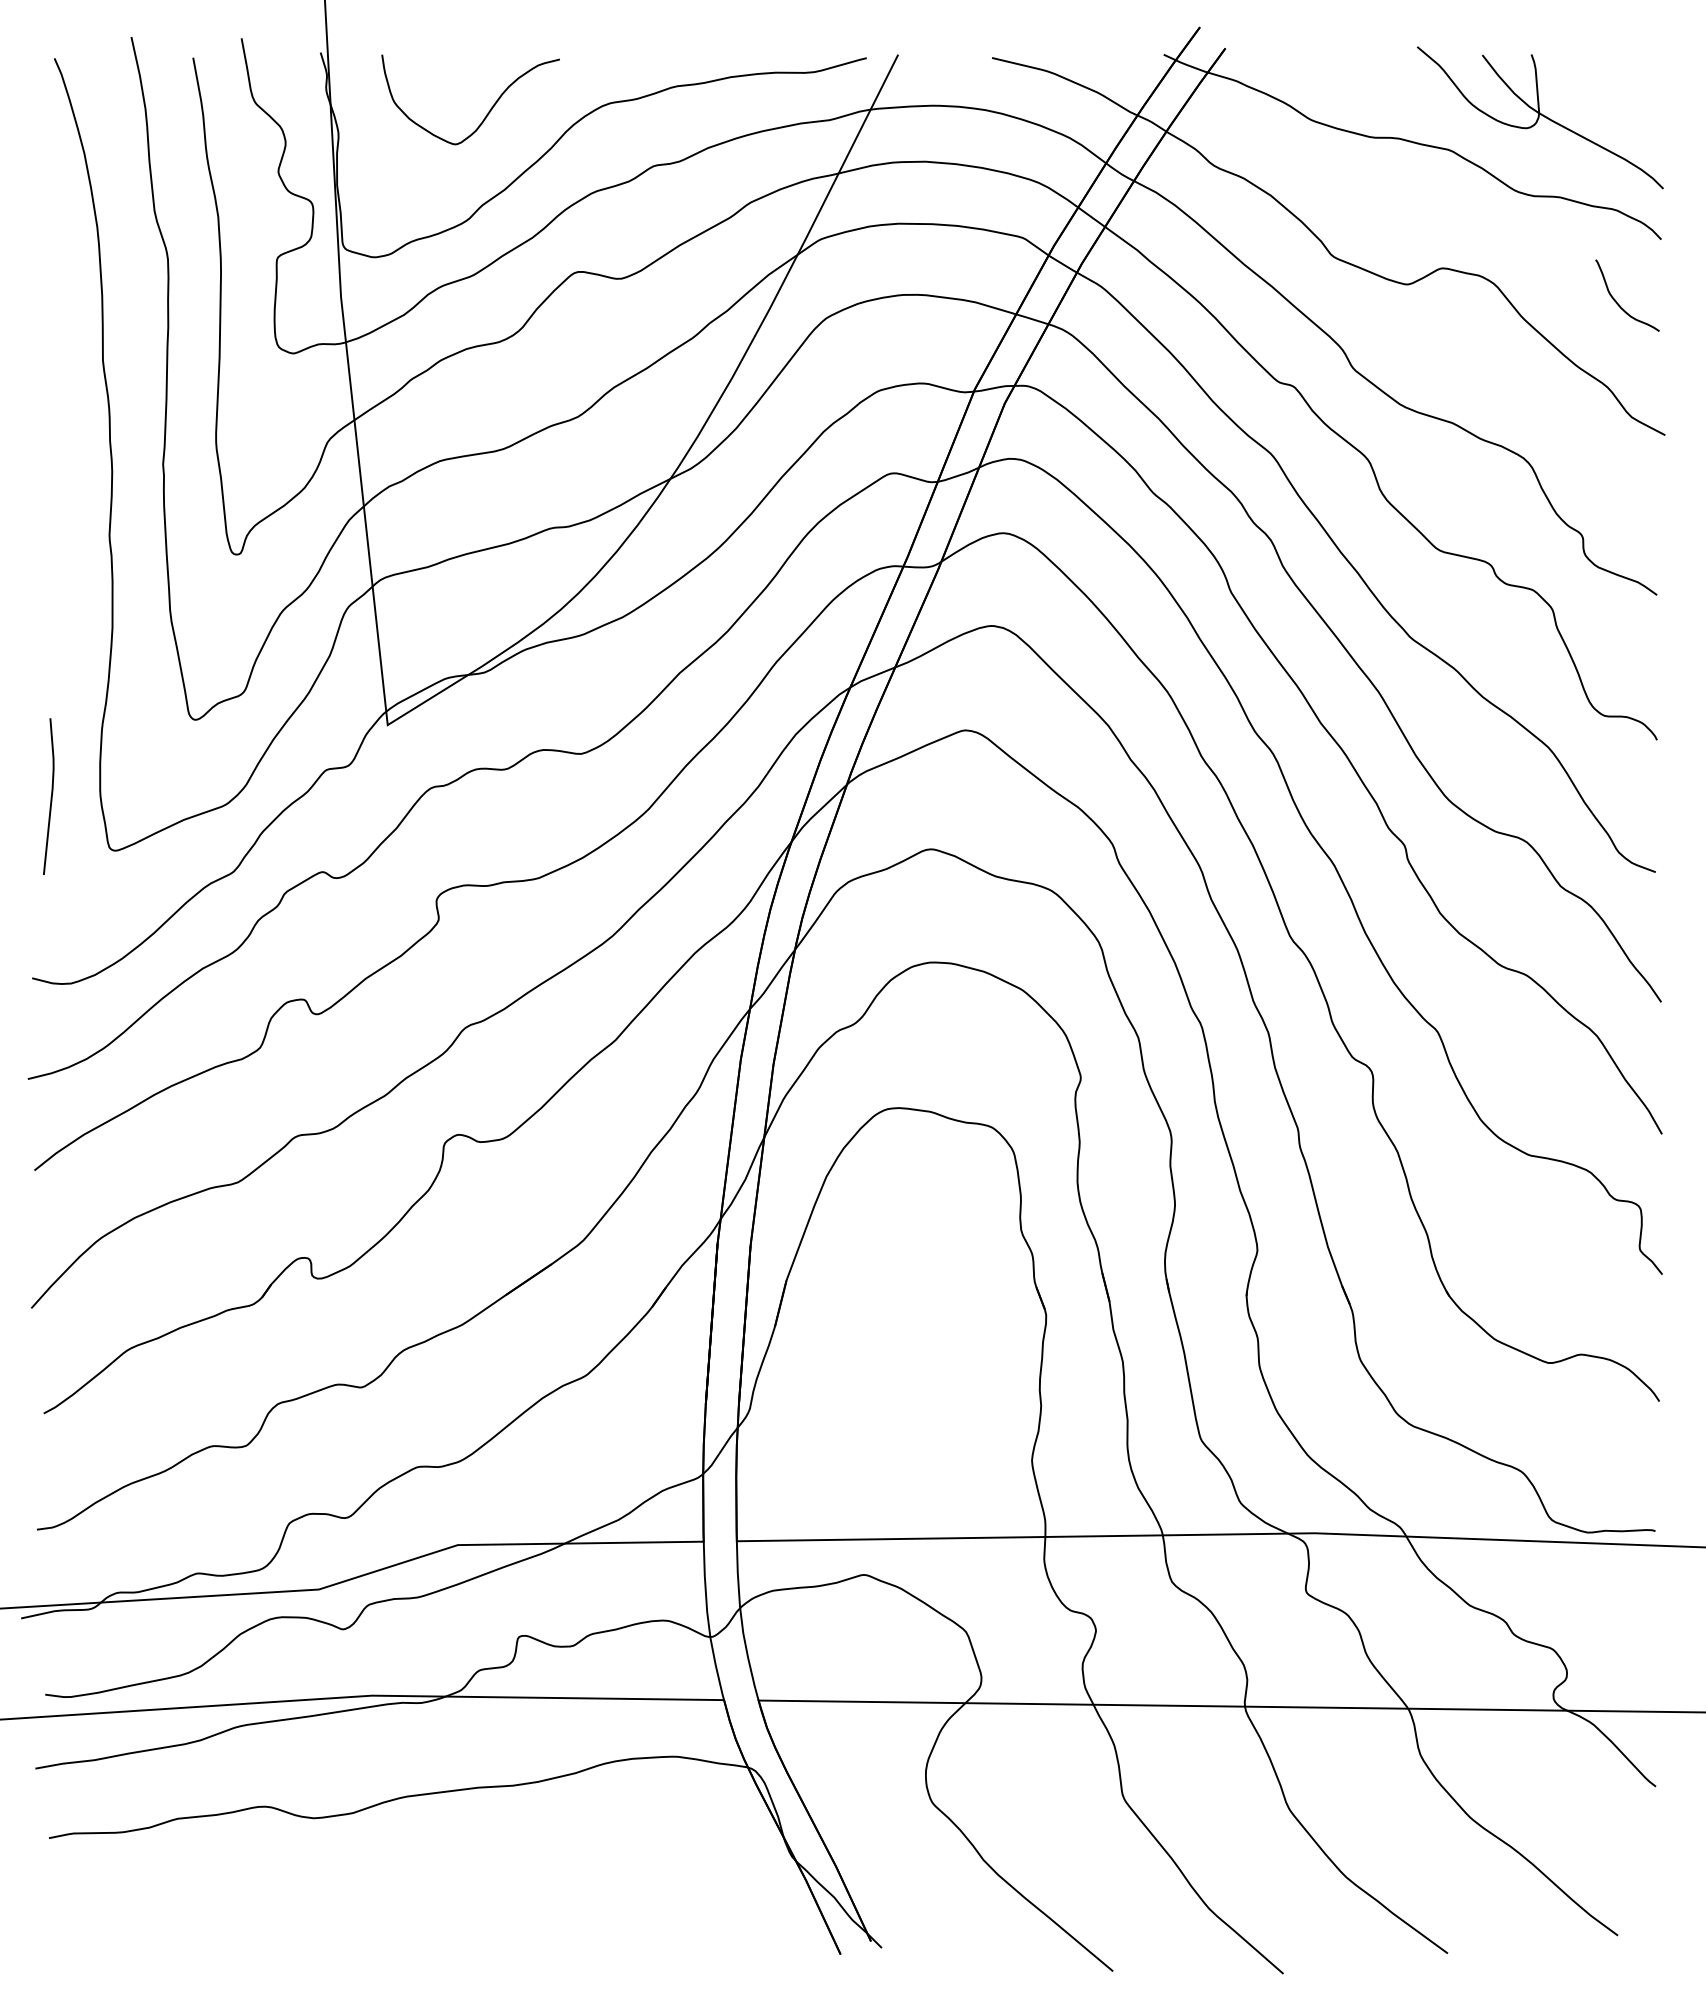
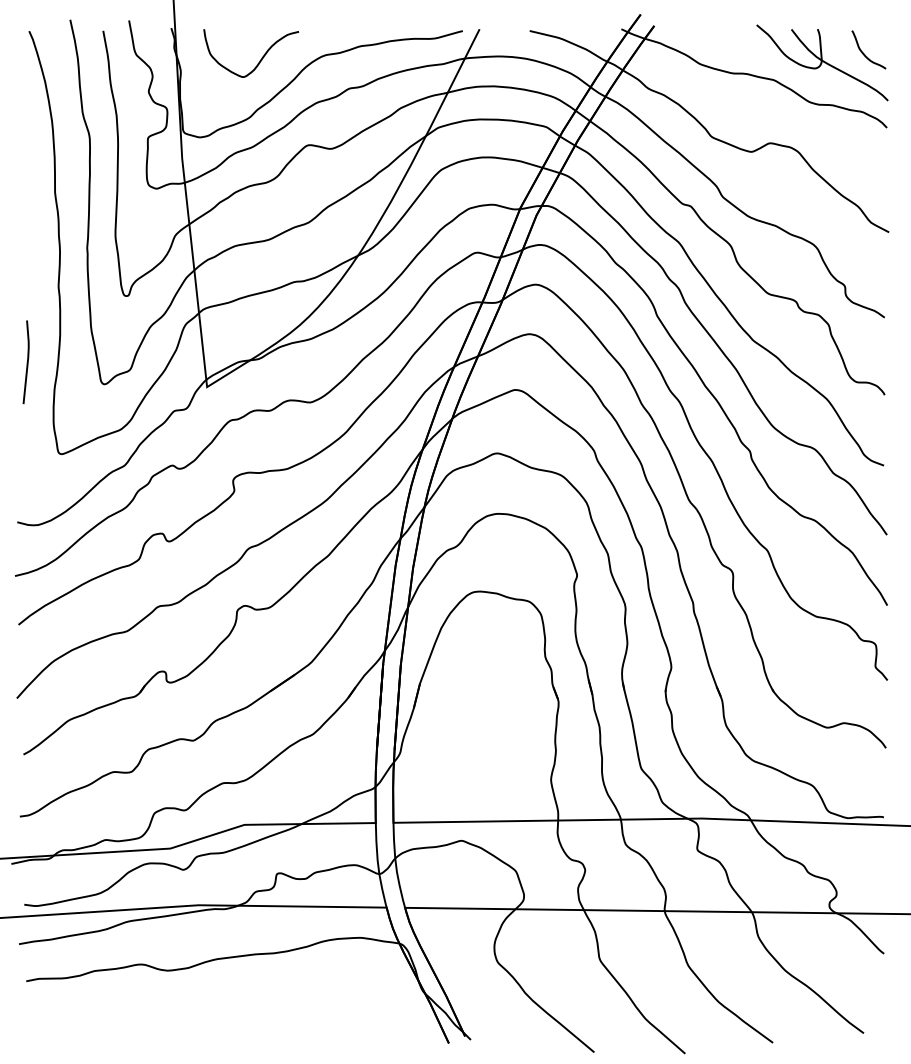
curve: (1619, 302) -> (864, 53), moved
line: (49, 797) -> (26, 362), moved

